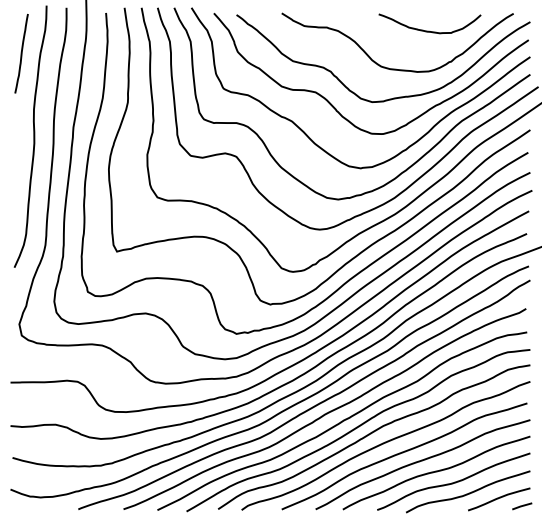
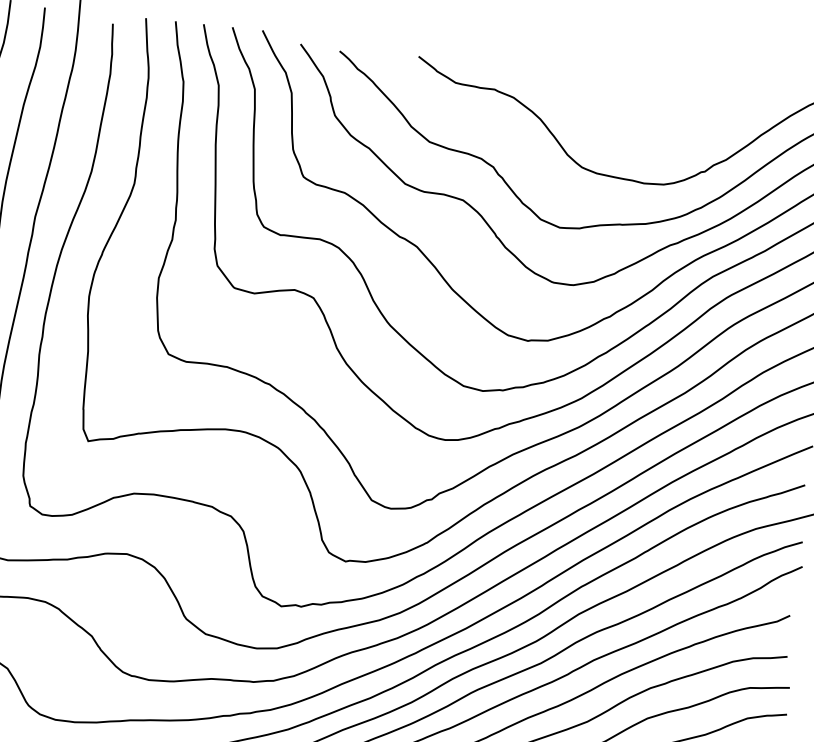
curve: (429, 30) -> (672, 113), removed

